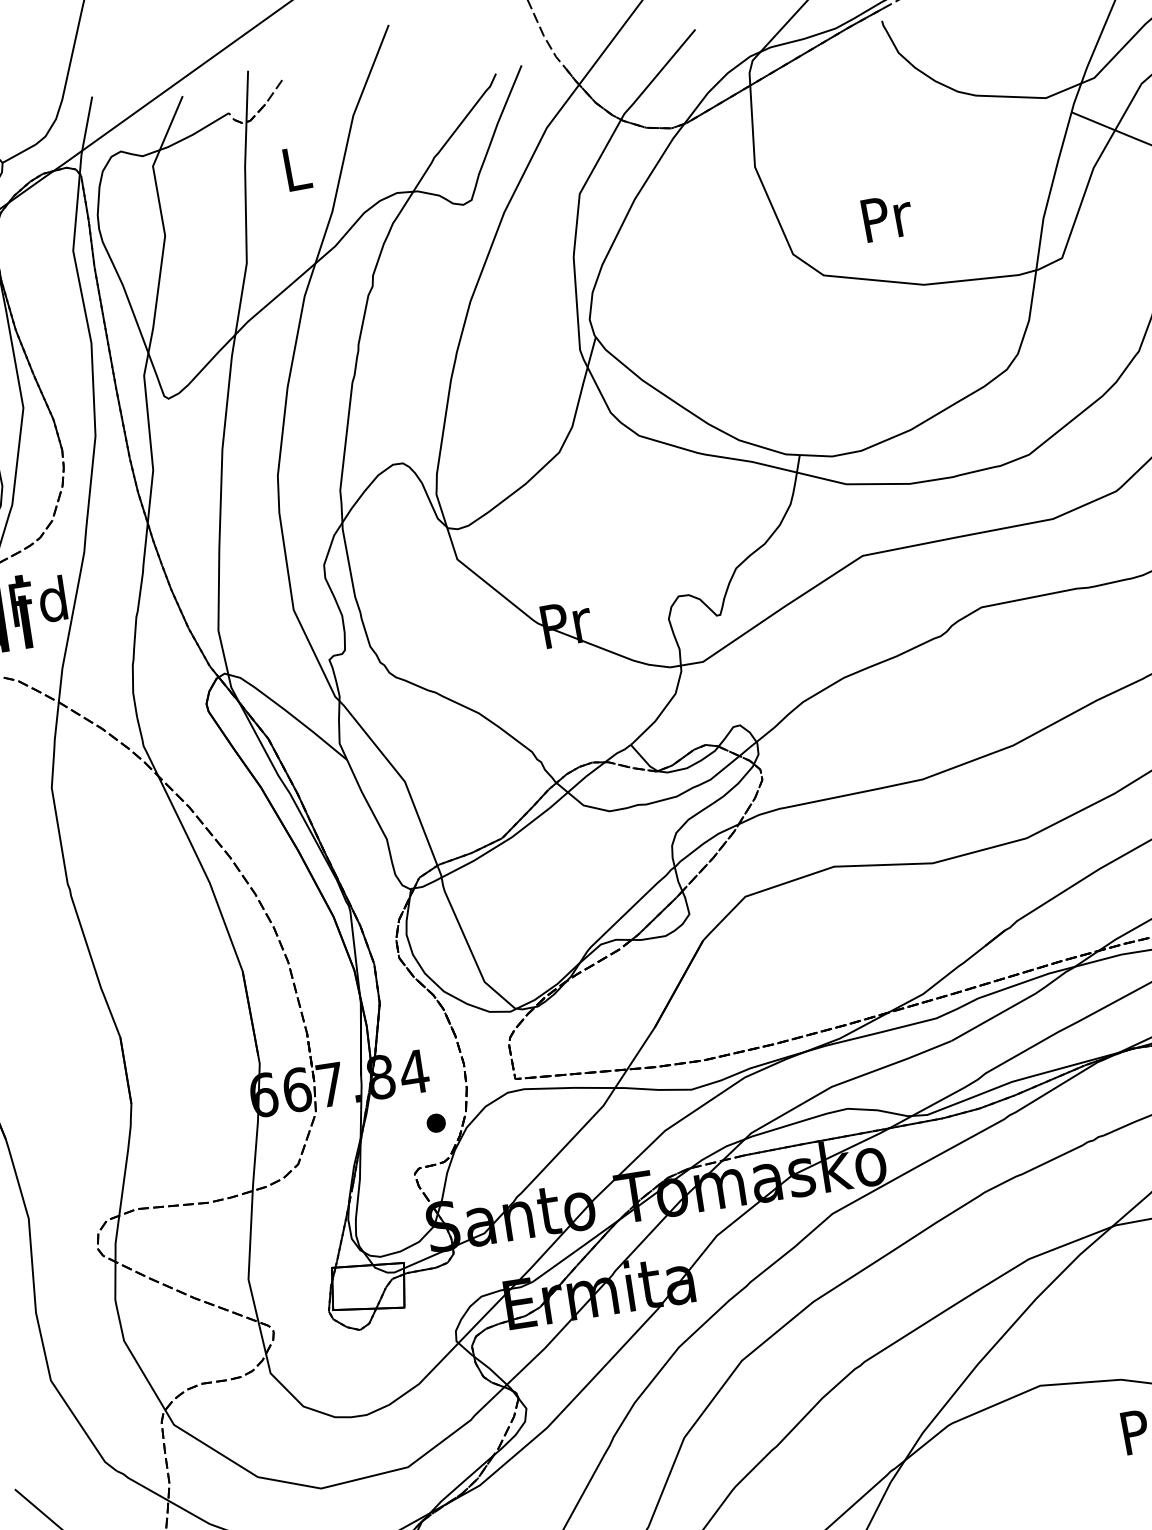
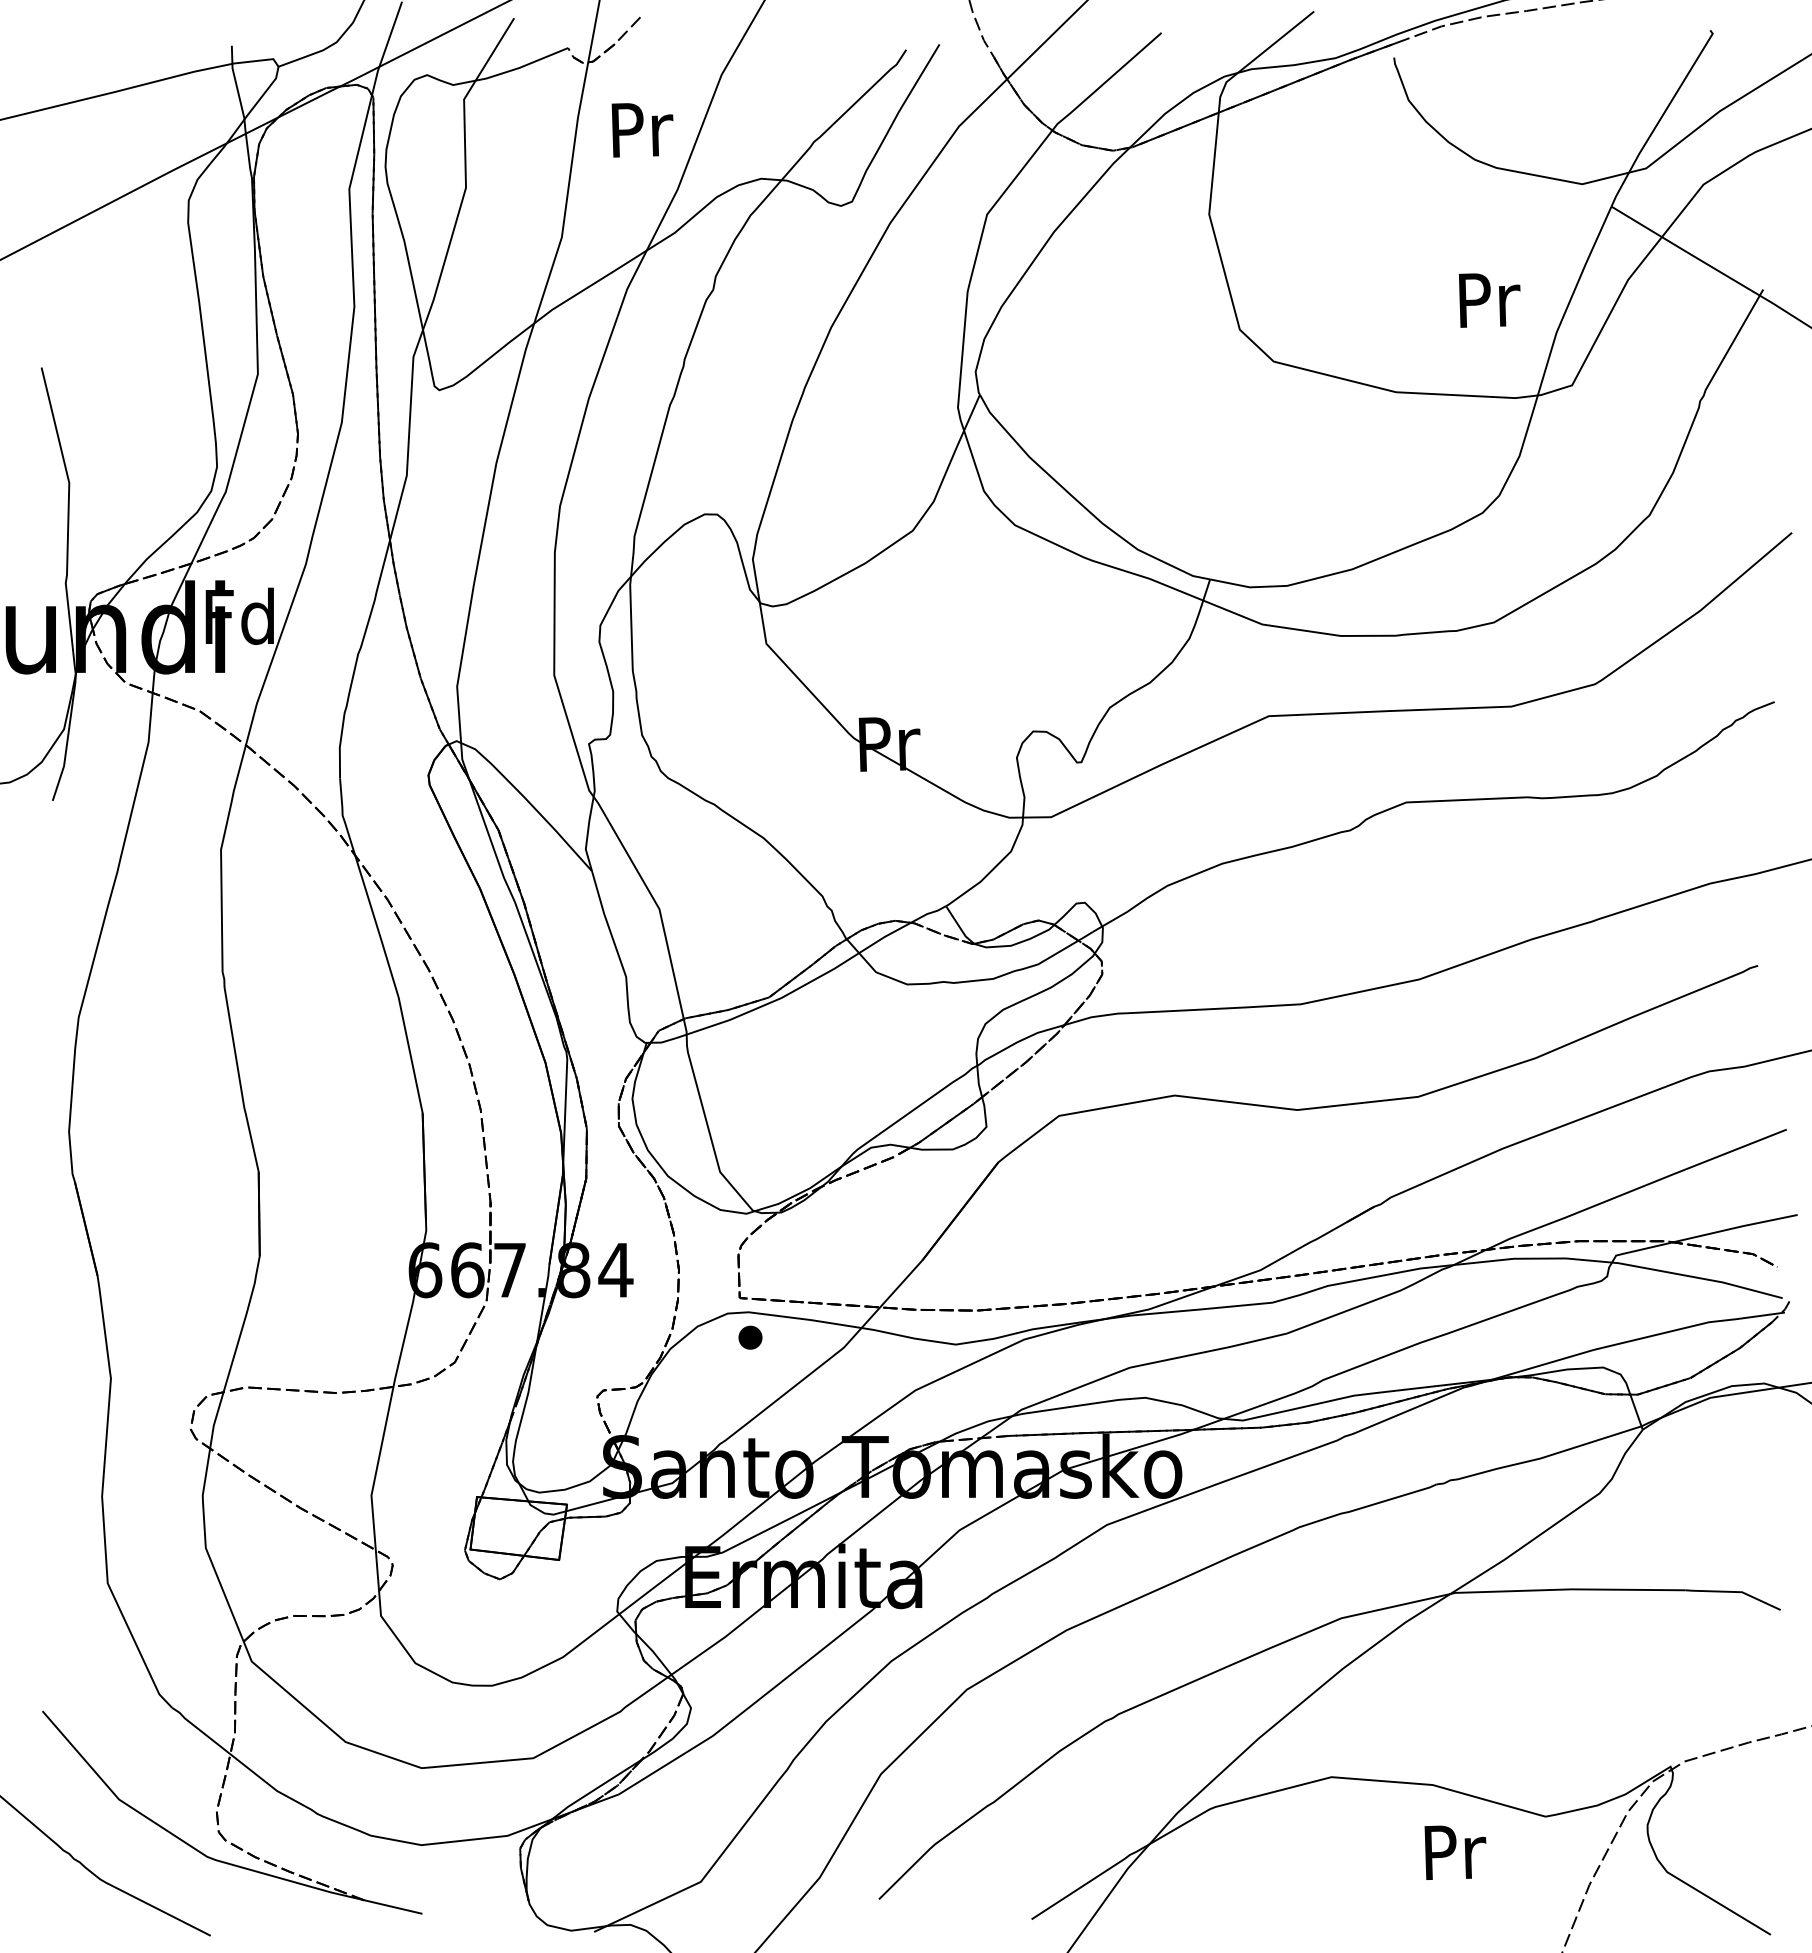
text: (297, 169) -> (642, 130), L -> Pr
text: (887, 217) -> (1489, 300), moved
part: (436, 1123) -> (750, 1337), moved

